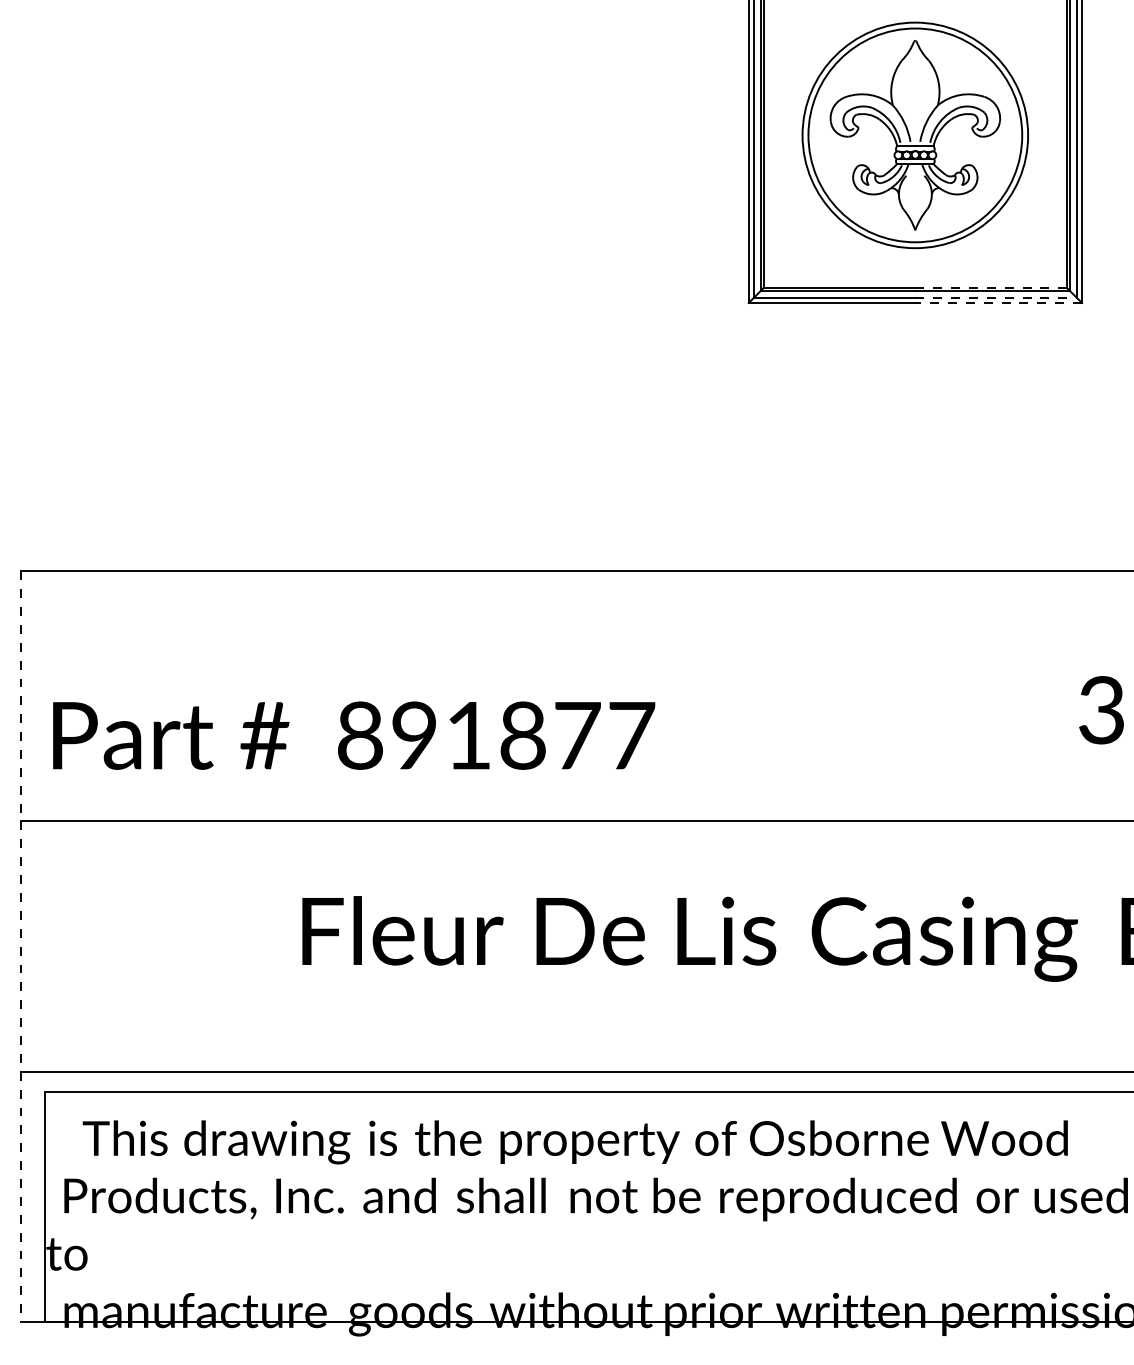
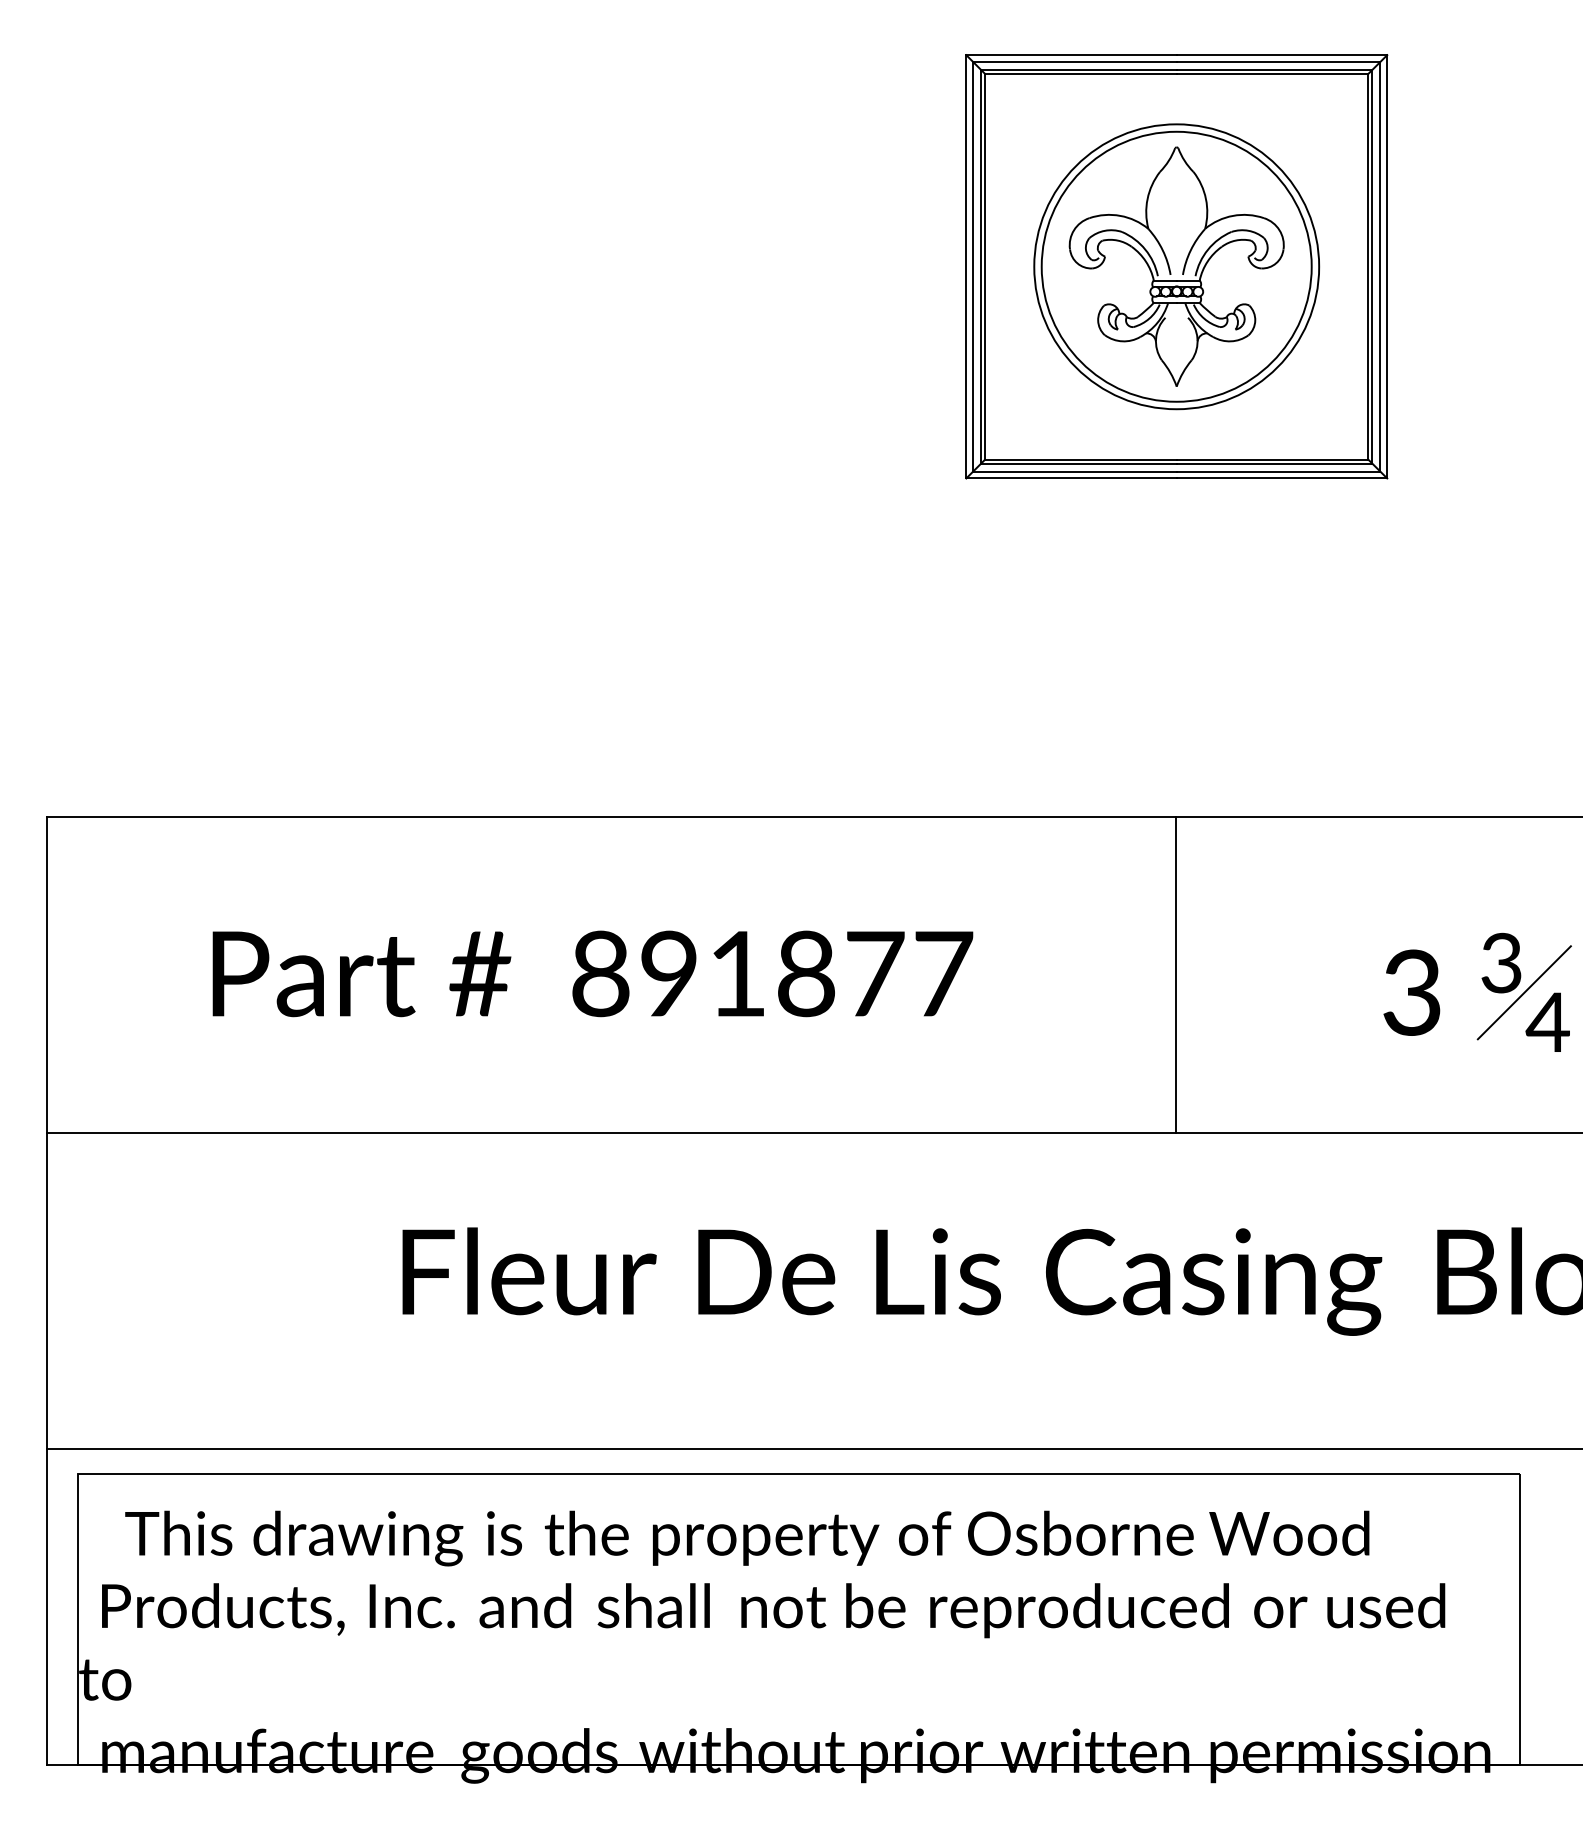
line: (991, 288) -> (1272, 459), dashed -> solid
line: (995, 297) -> (1278, 471), dashed -> solid
line: (998, 303) -> (1281, 478), dashed -> solid
line: (915, 696) -> (1176, 975), added
text: (353, 735) -> (592, 973), moved
line: (21, 946) -> (47, 1291), dashed -> solid

